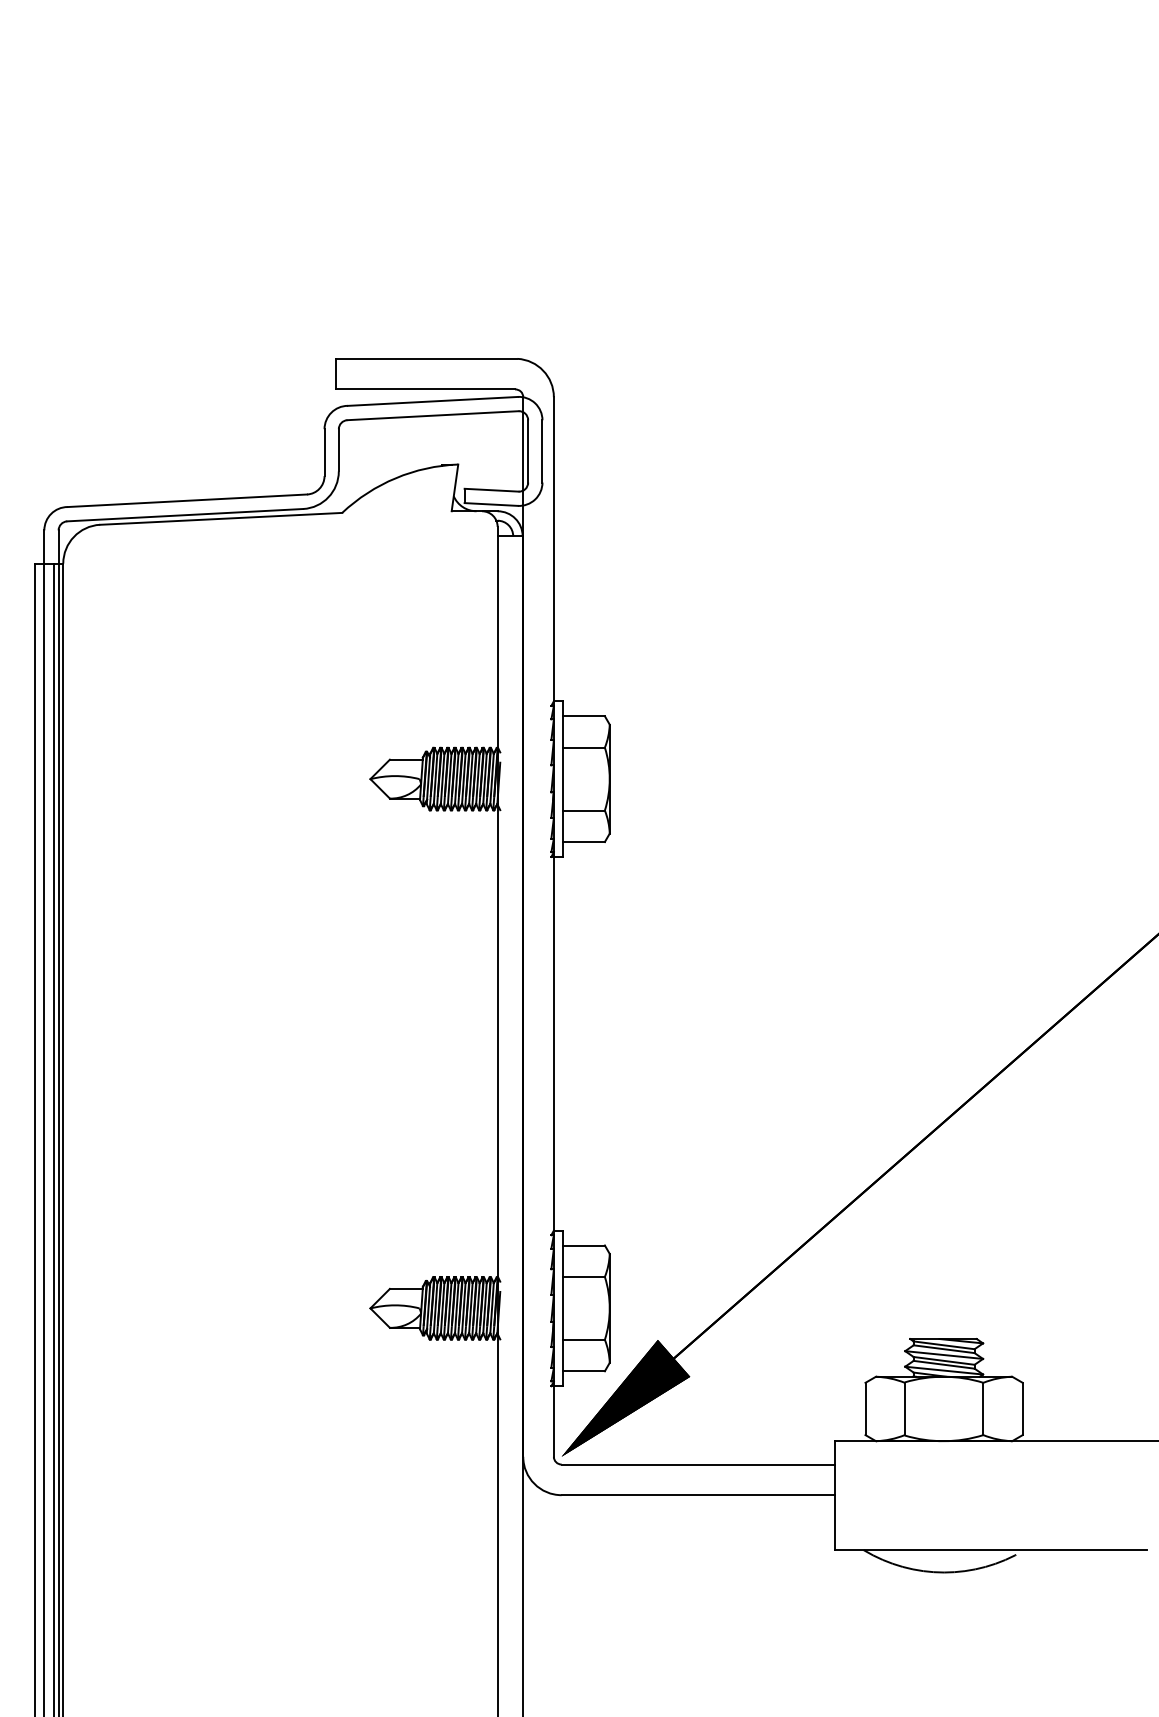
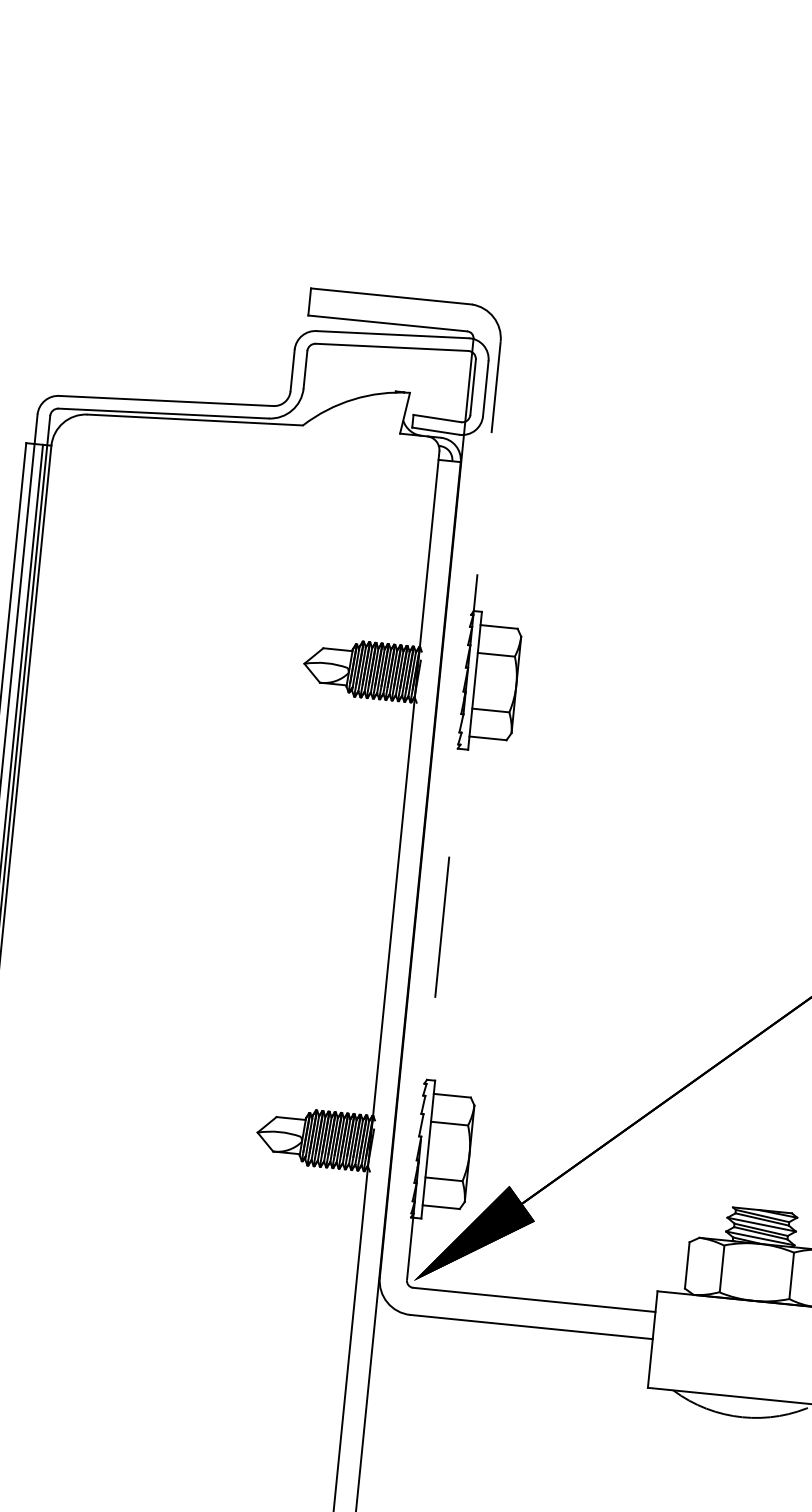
line: (553, 926) -> (453, 810), solid -> dashed

